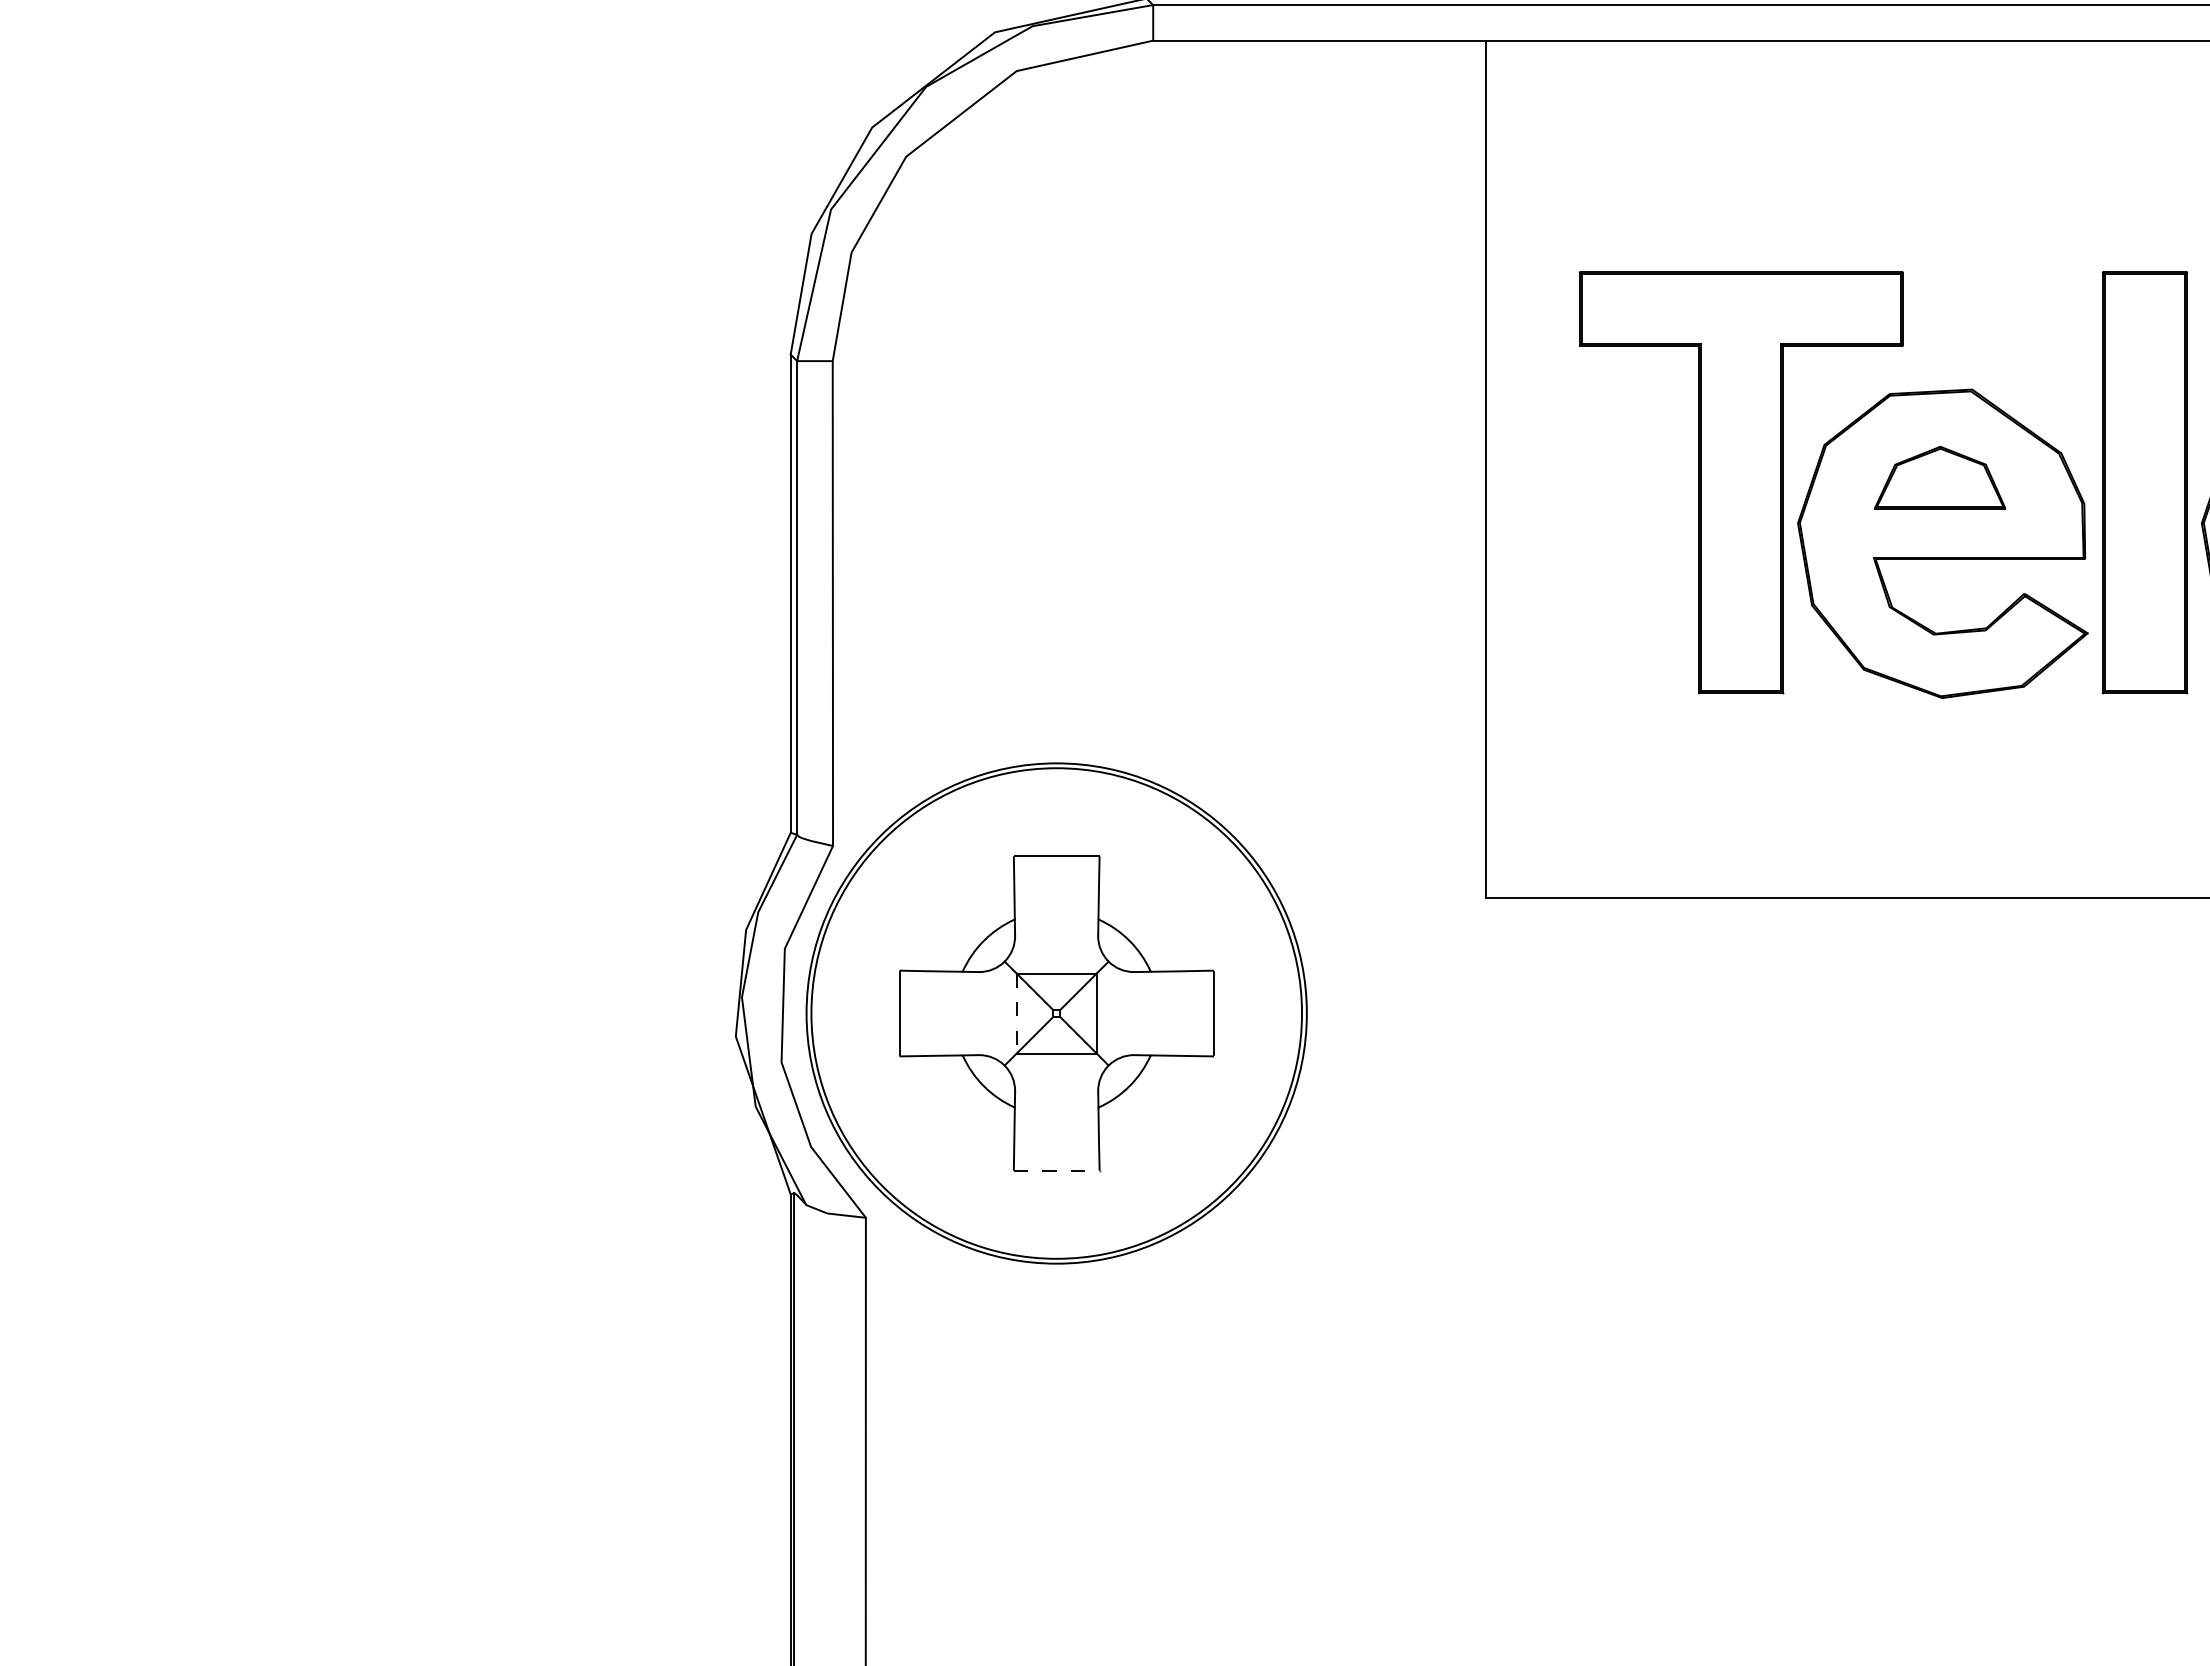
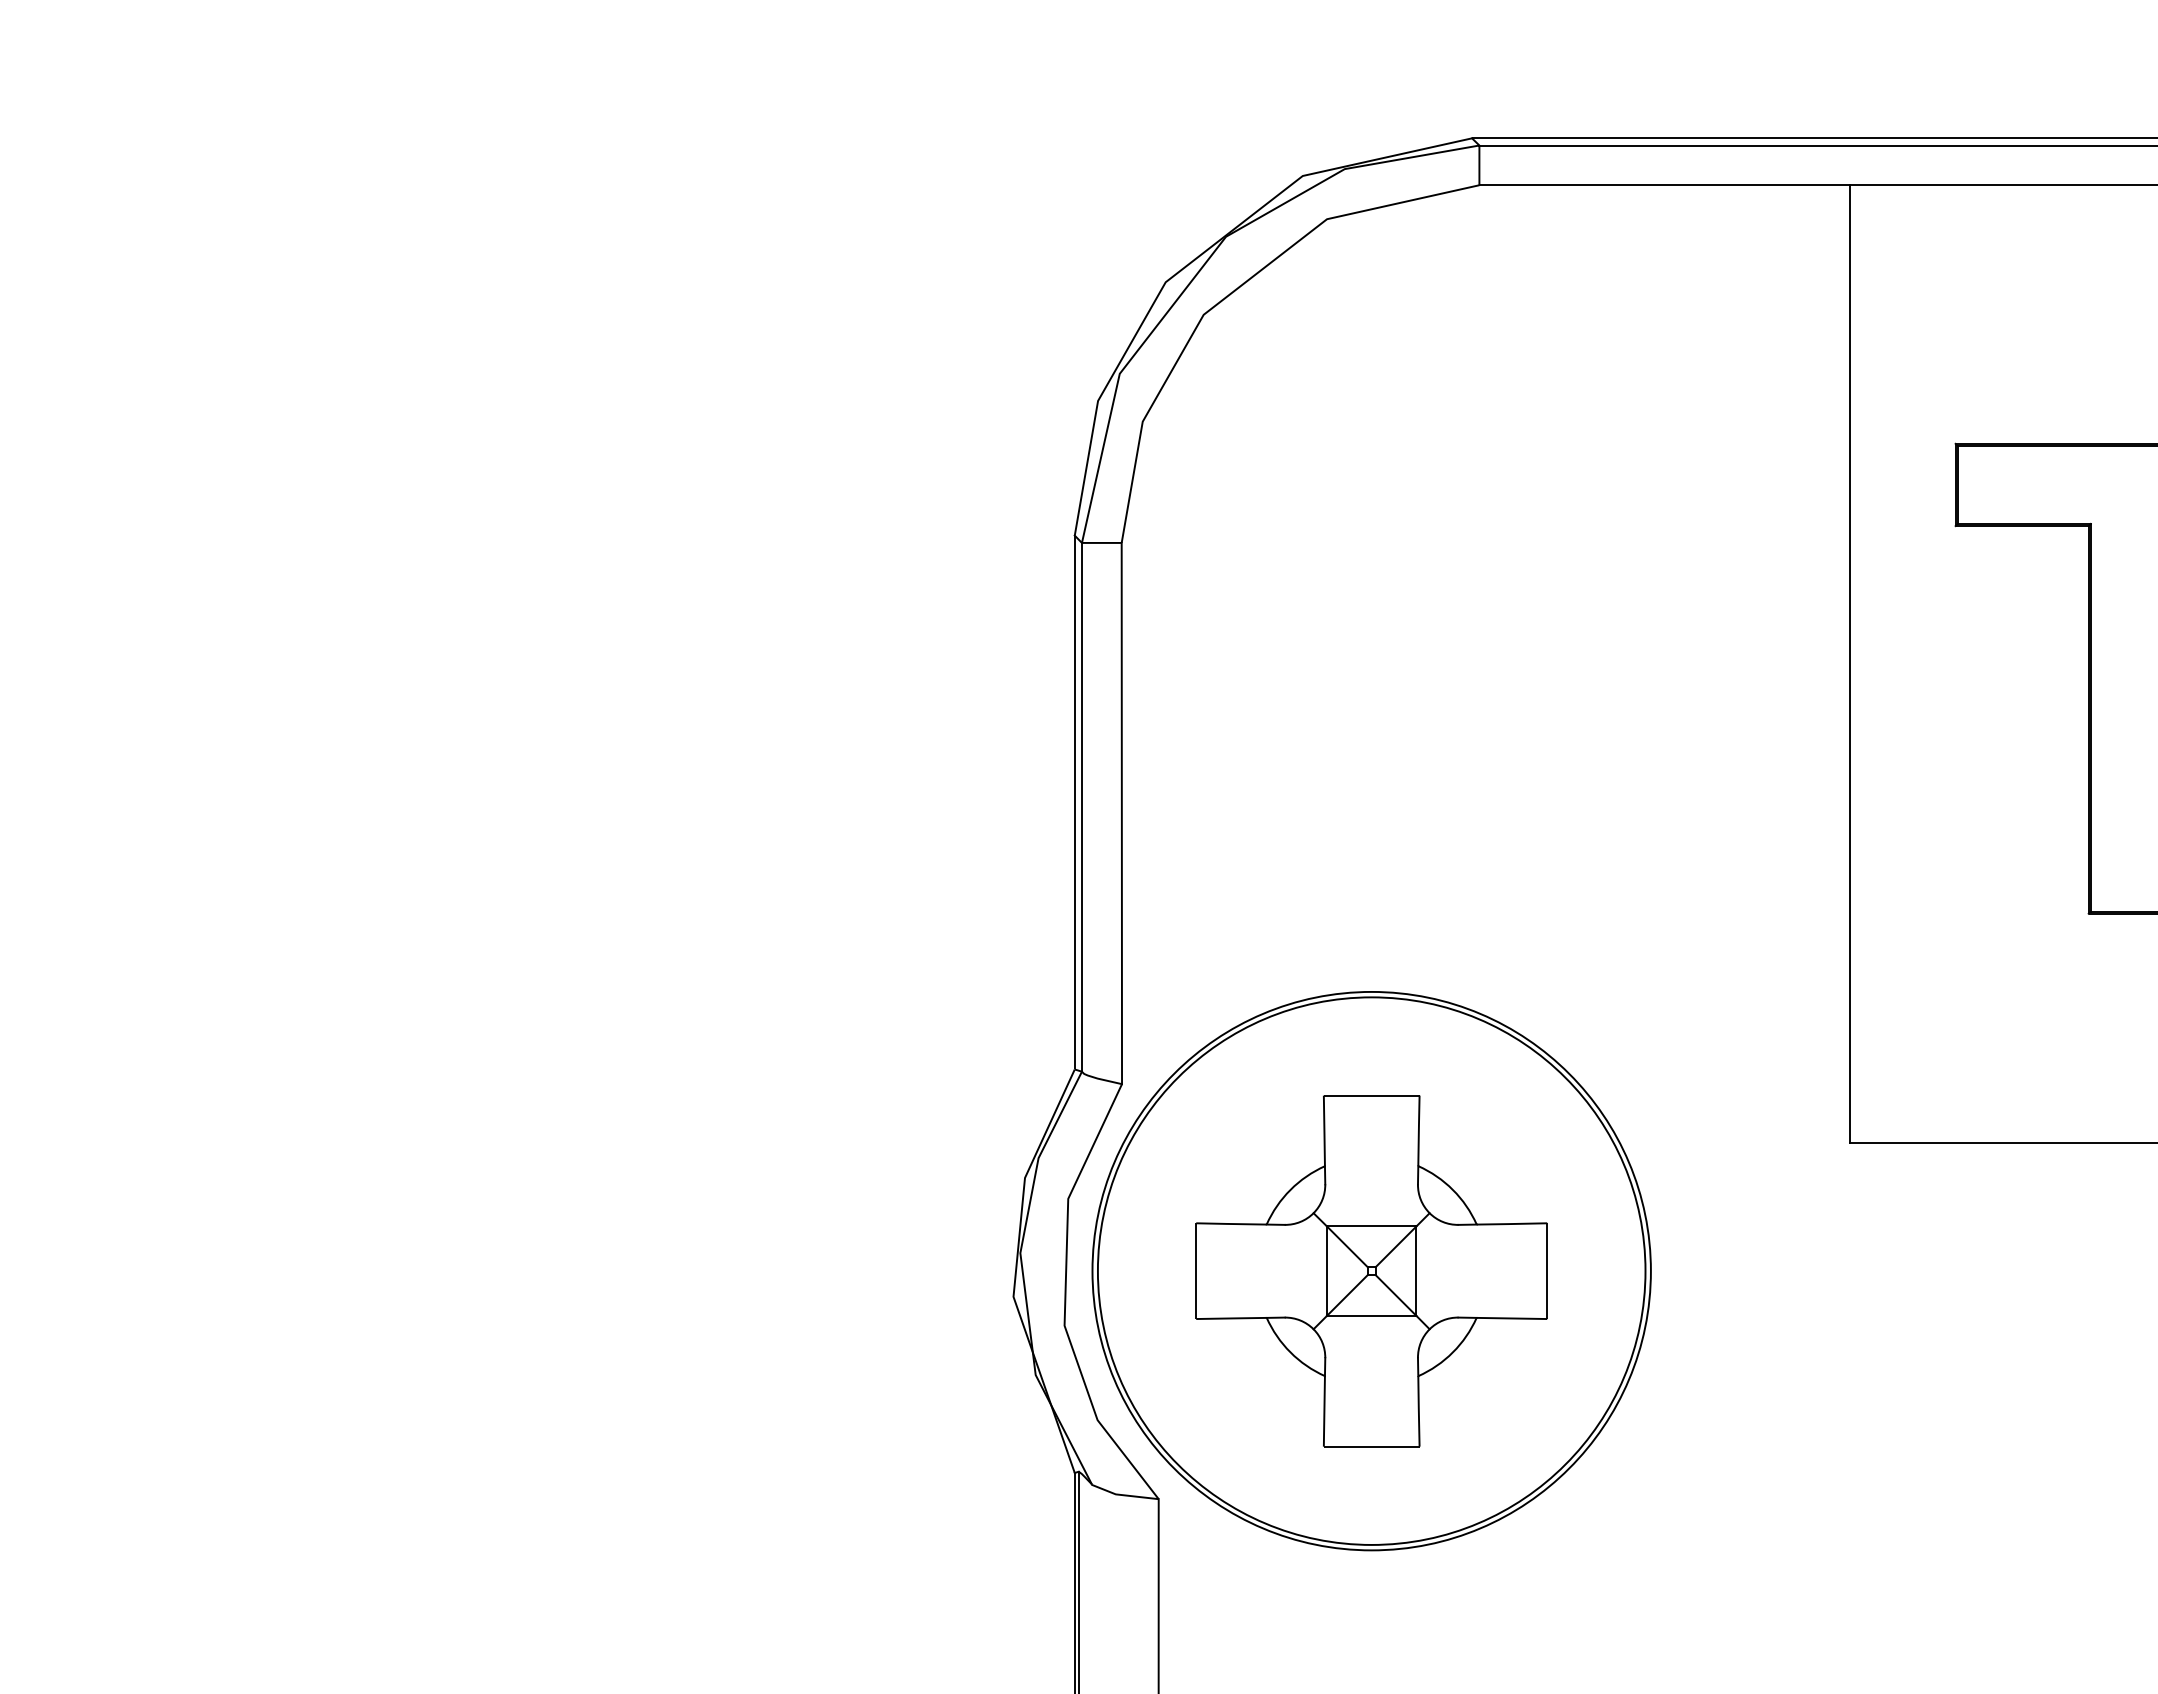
line: (1016, 1014) -> (1326, 1272), dashed -> solid
line: (1057, 1170) -> (1372, 1446), dashed -> solid

